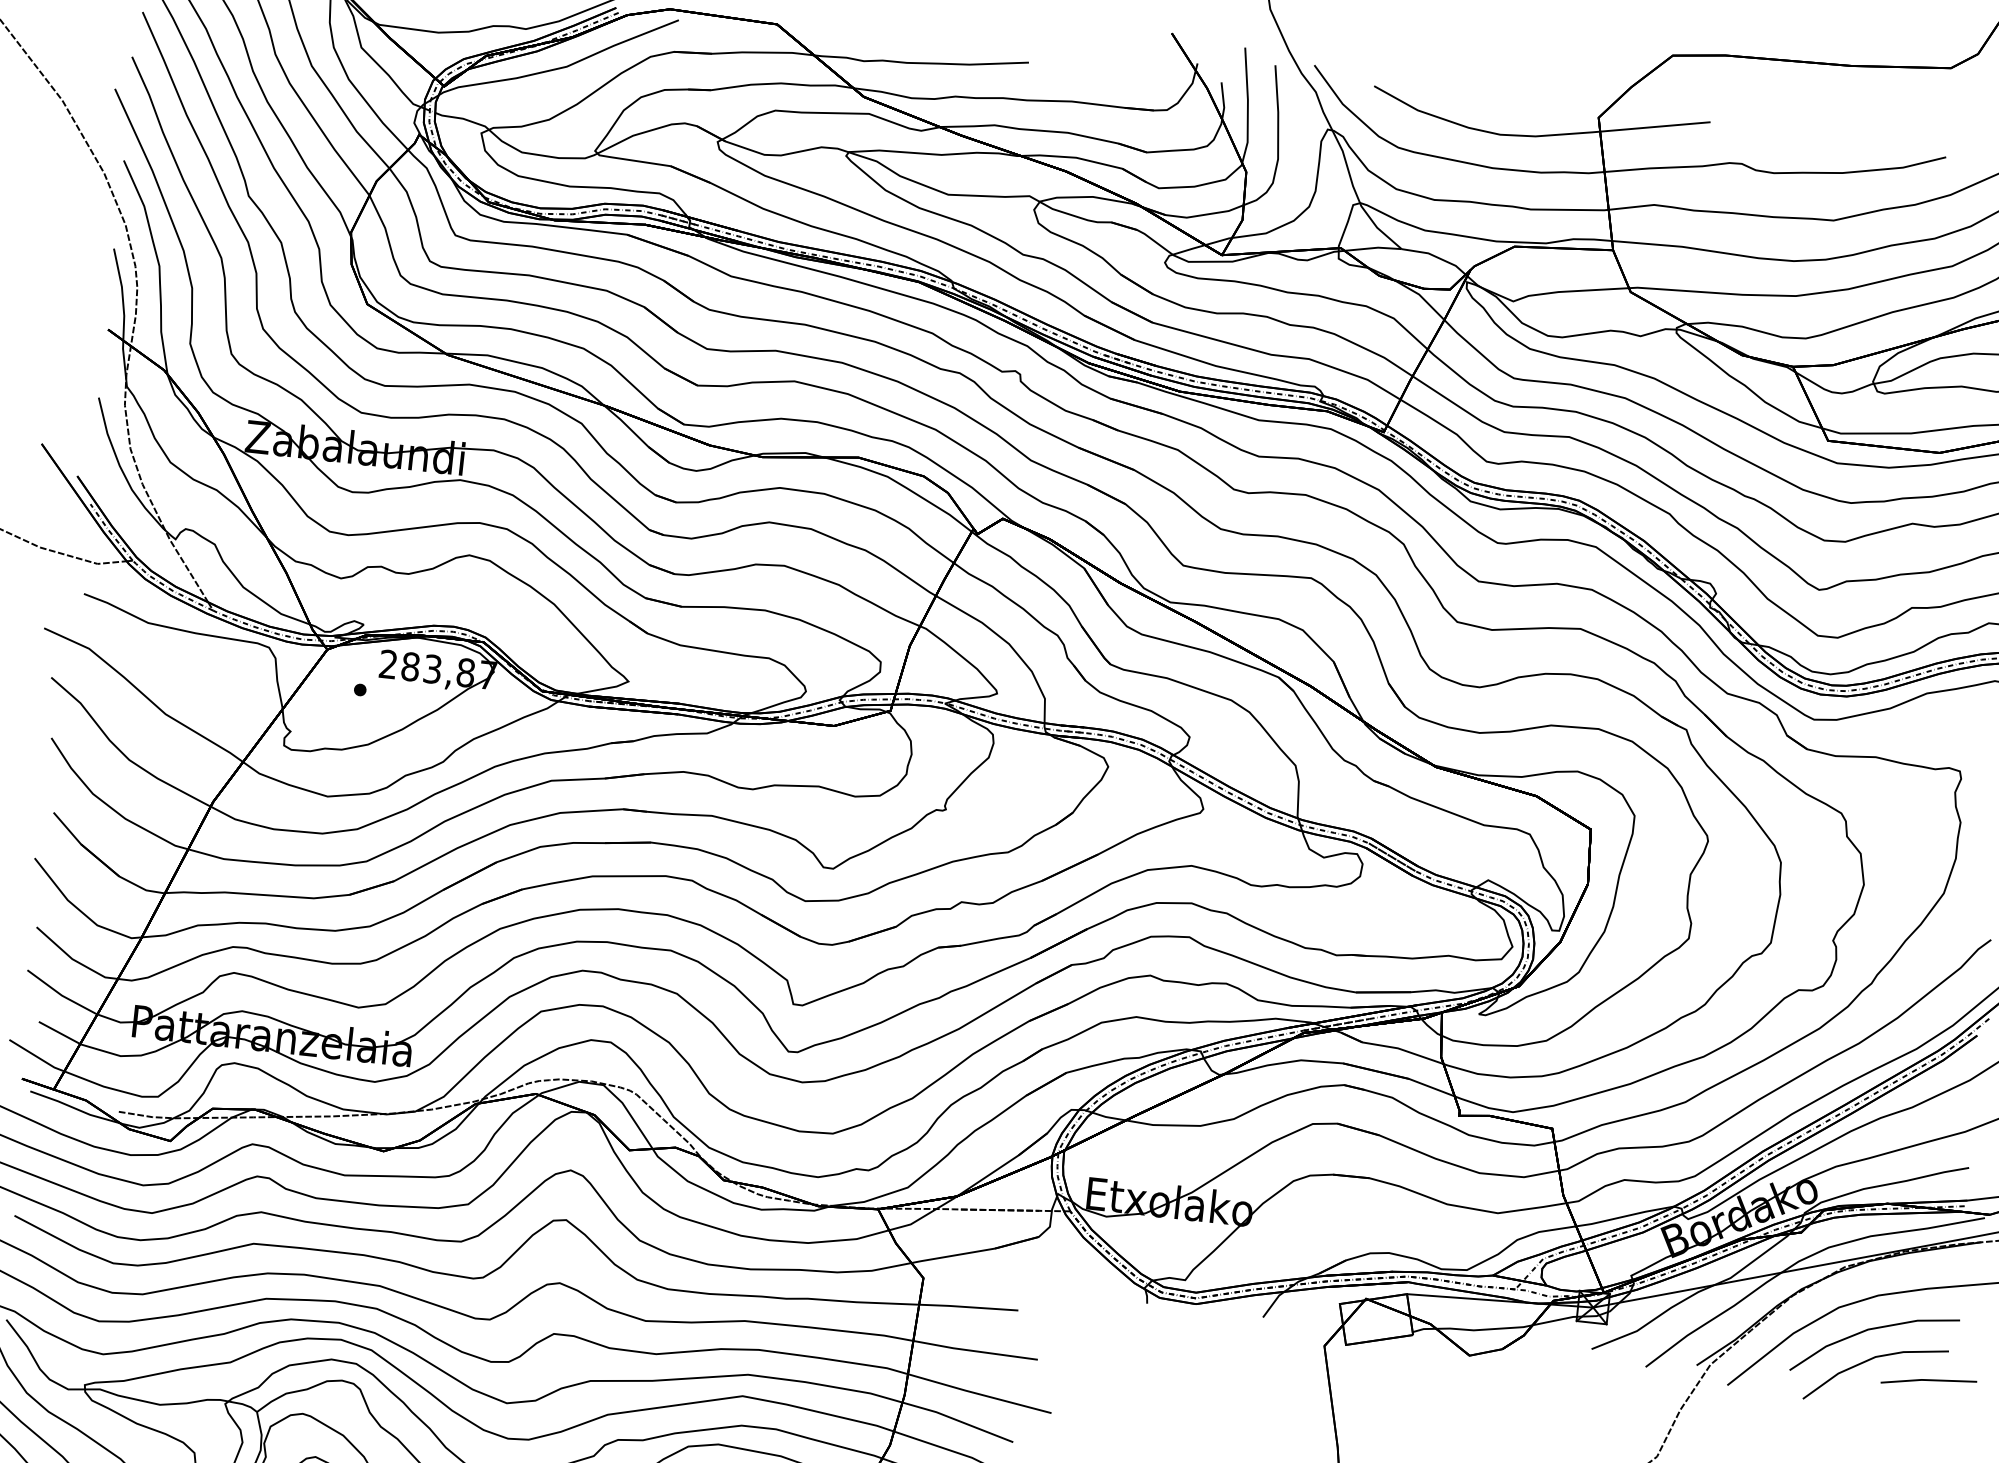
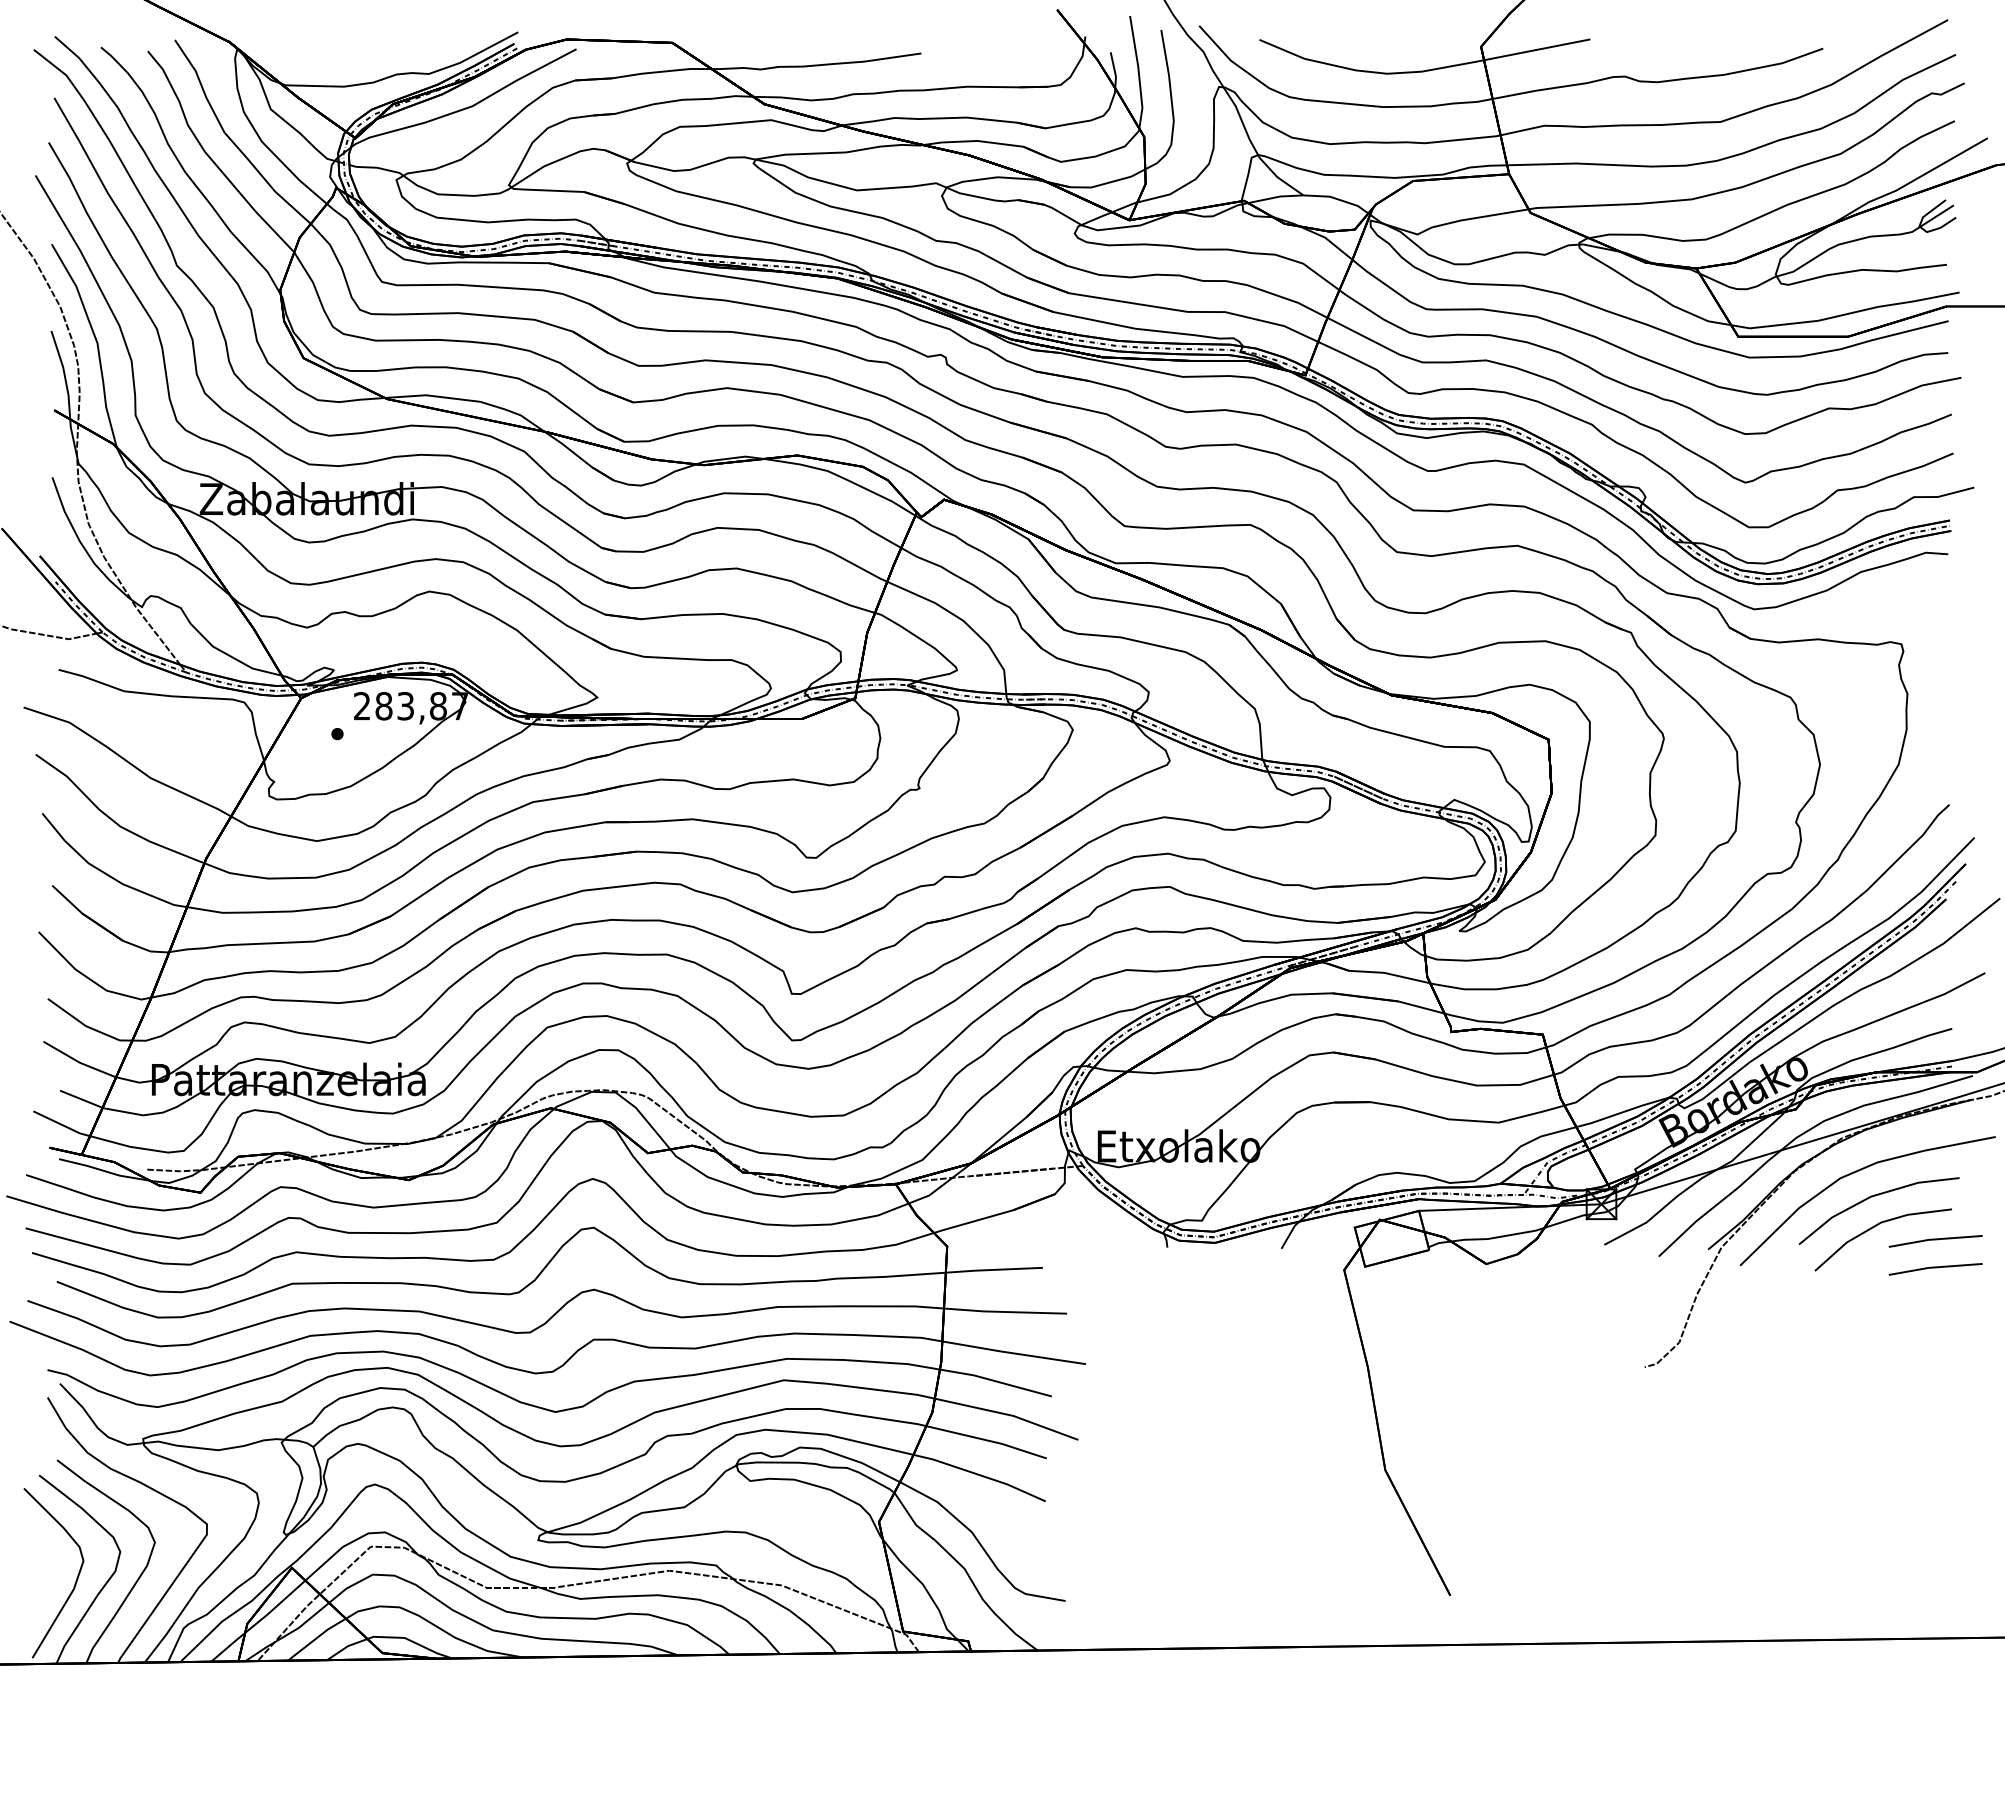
line: (1925, 1409) -> (1935, 1268), added

